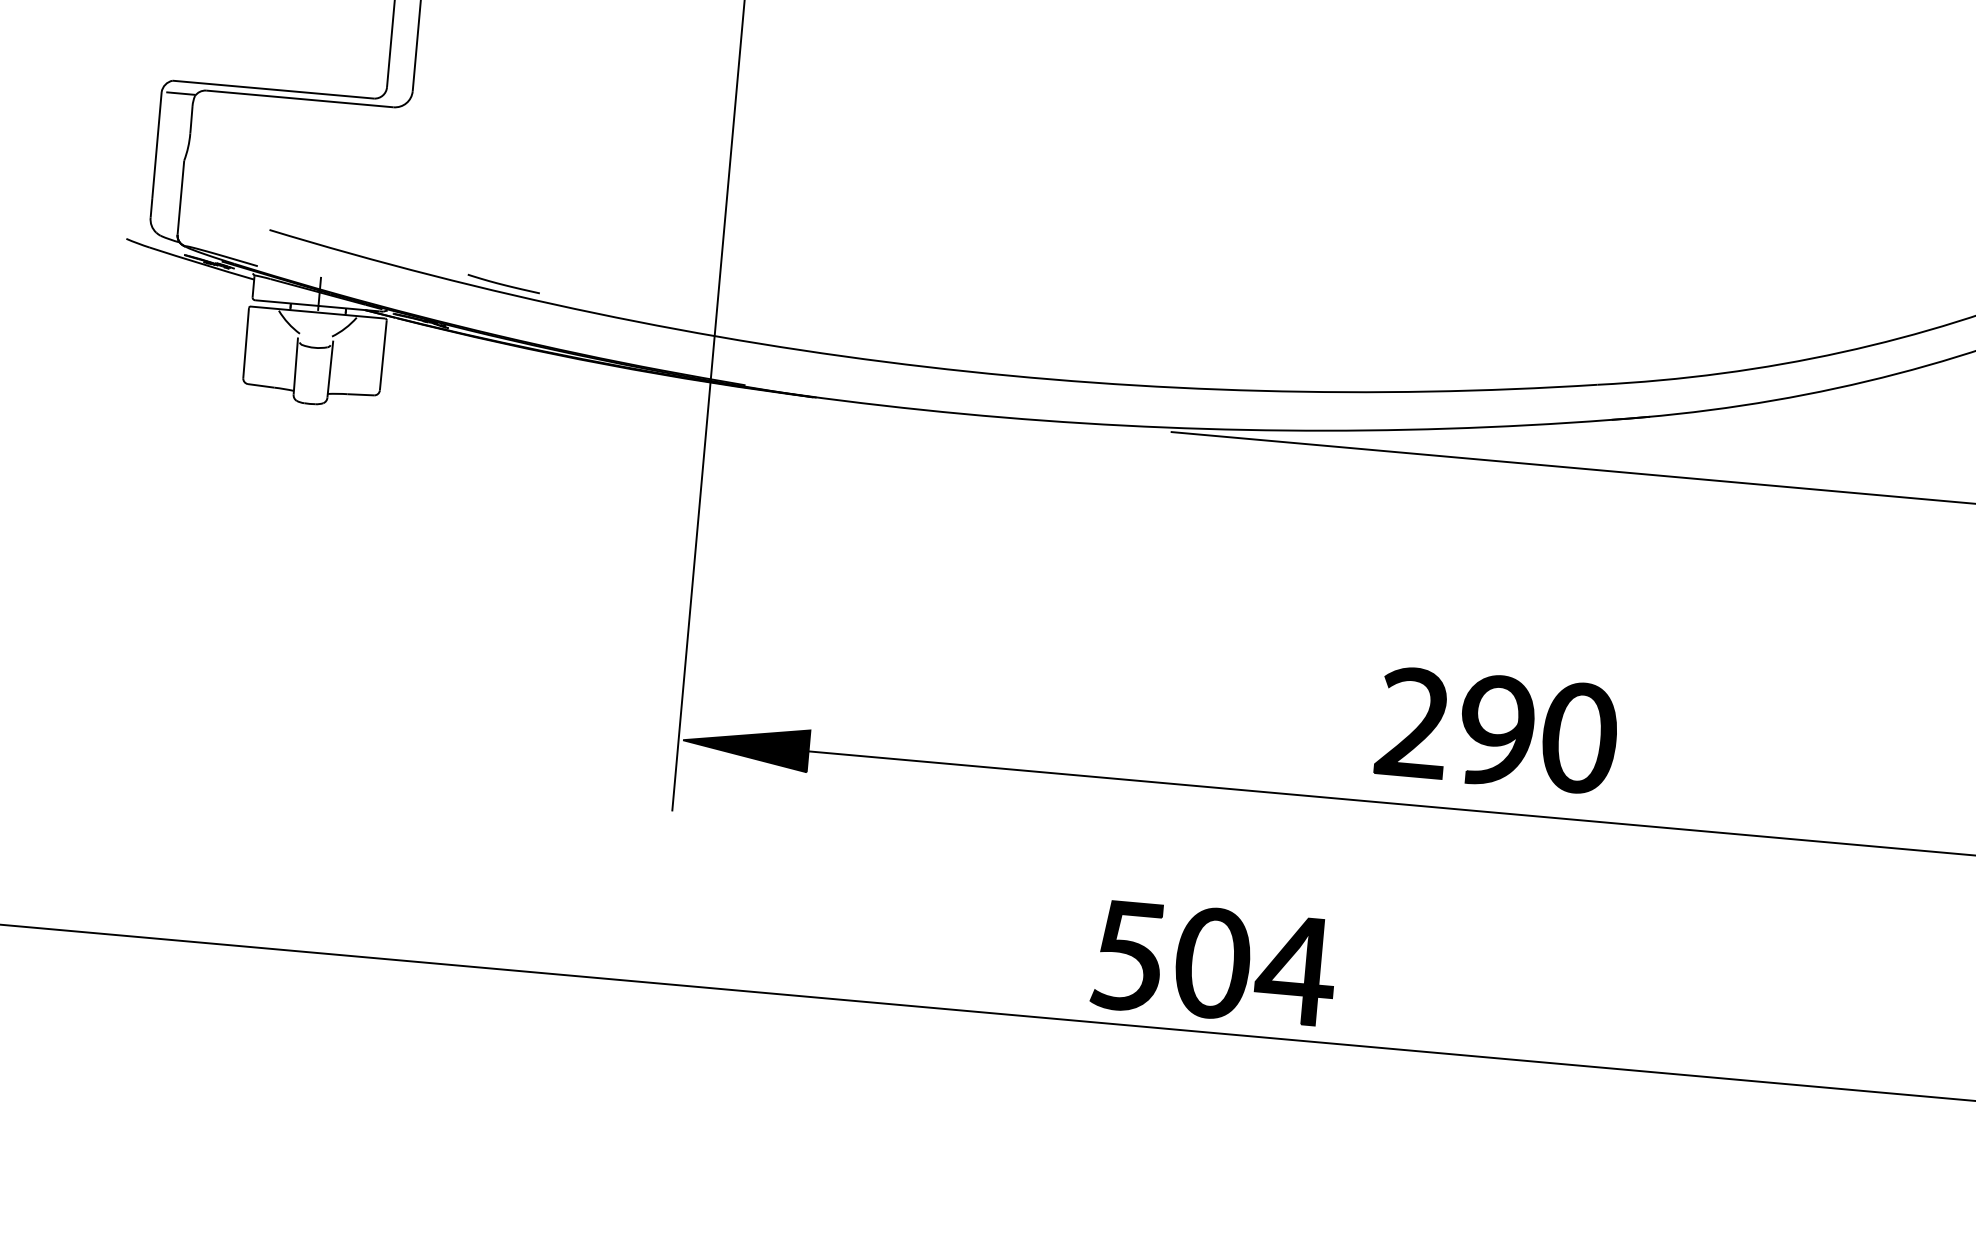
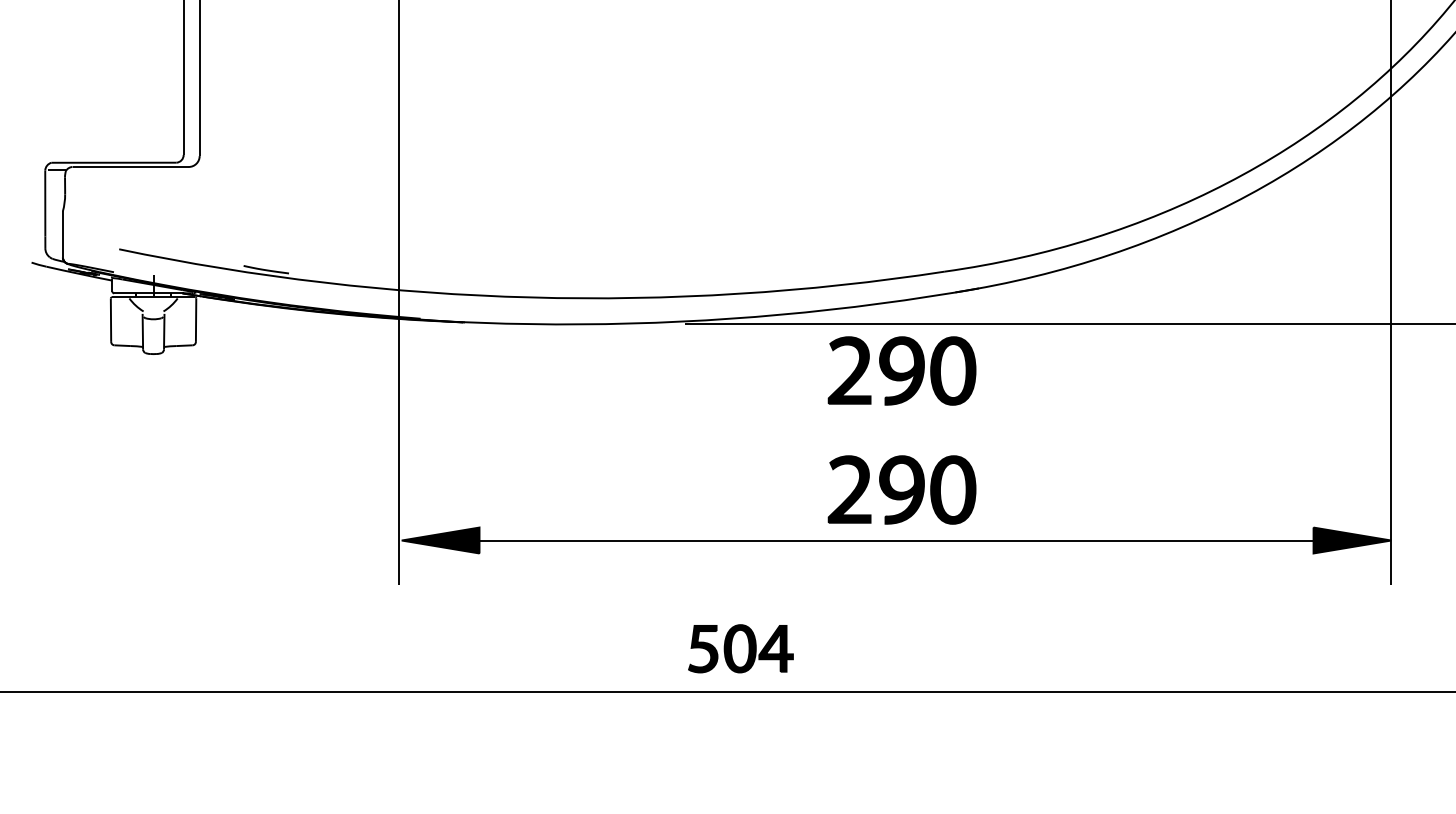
part: (1513, 537) -> (901, 370), added
part: (1213, 963) -> (740, 648), size x0.7

